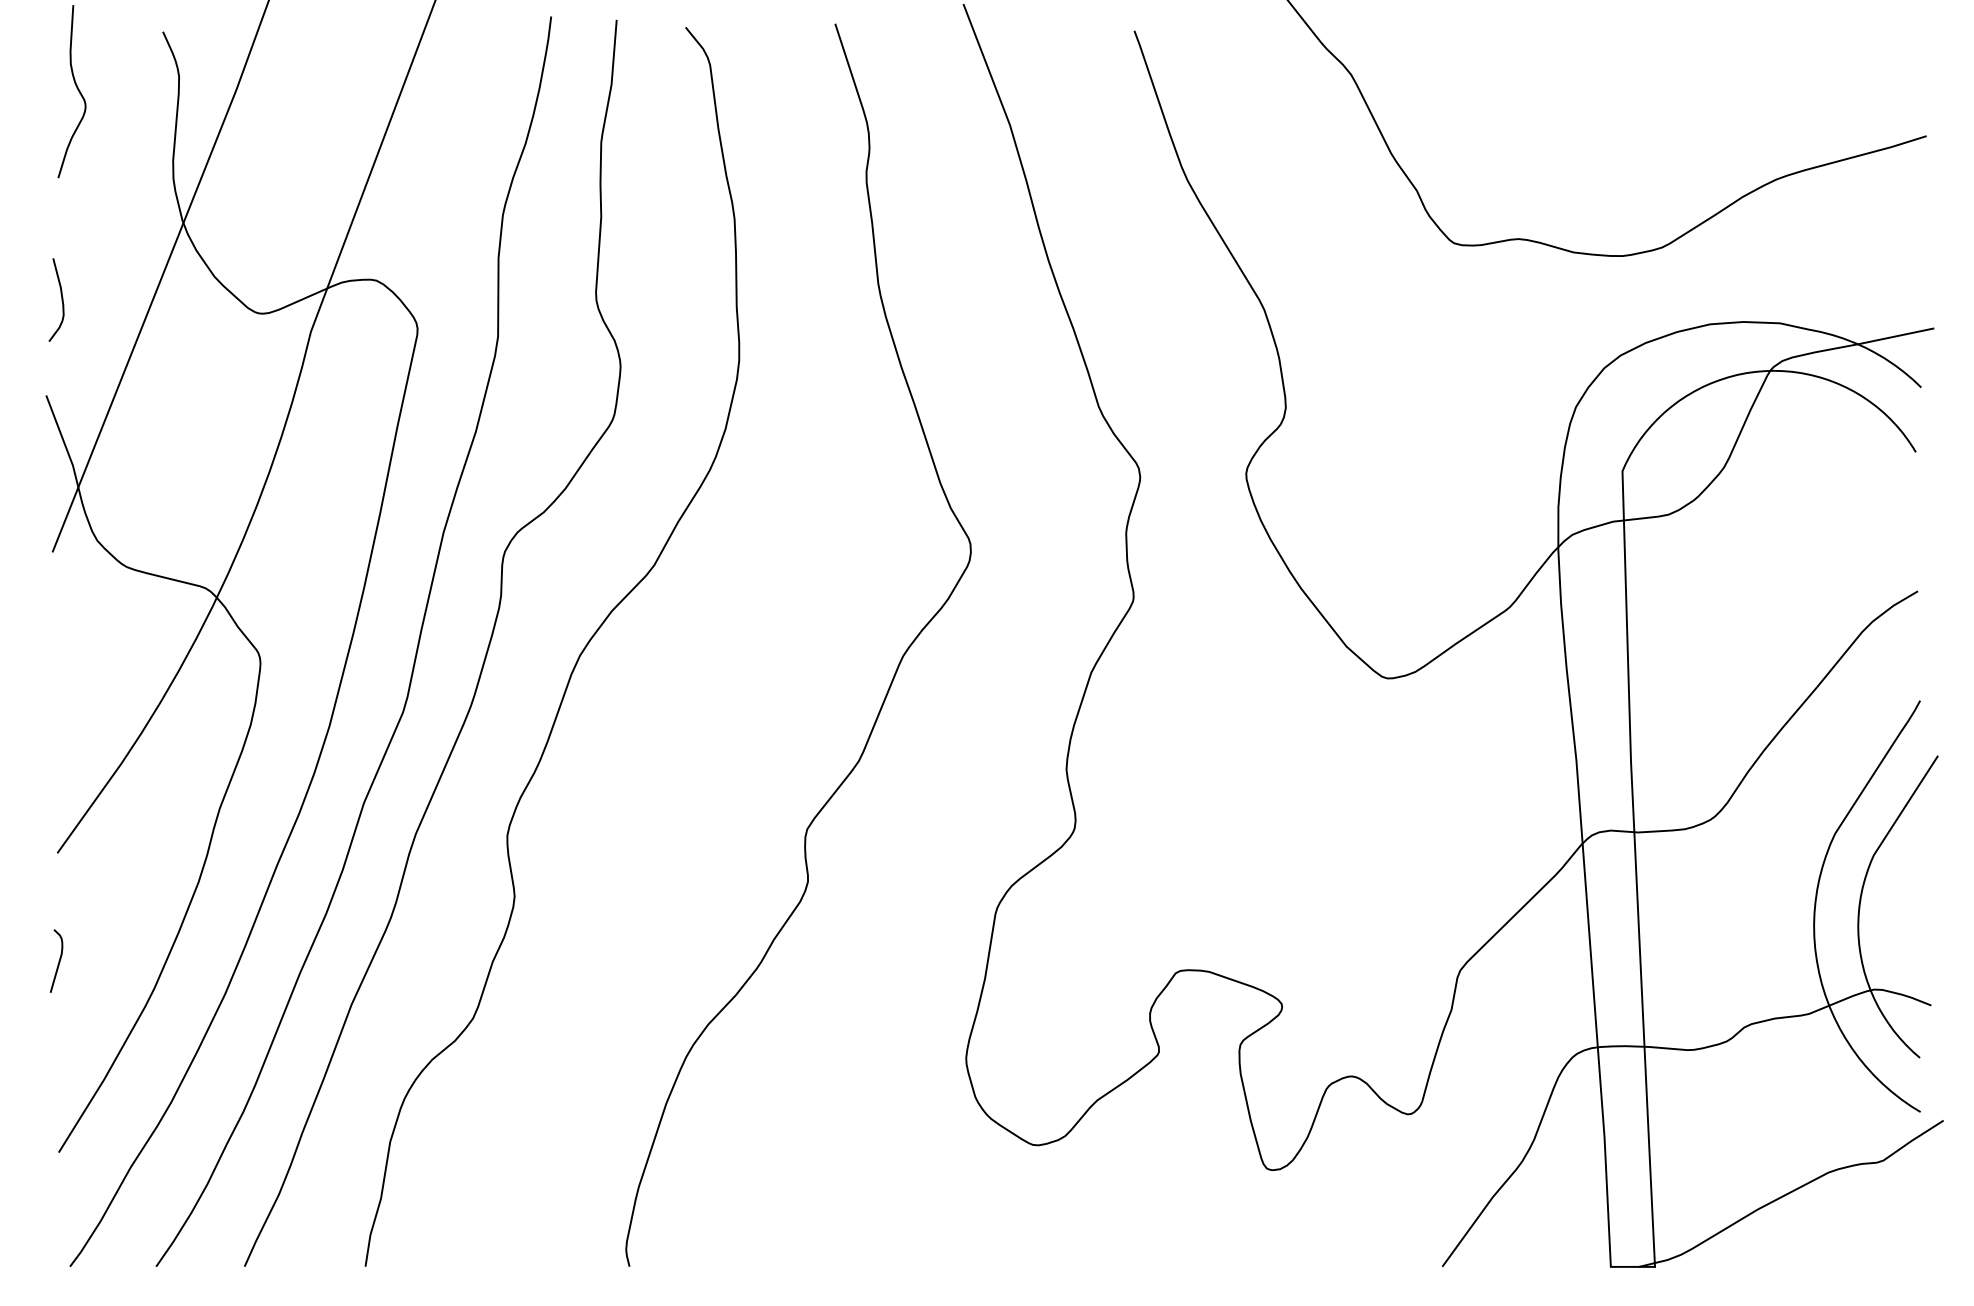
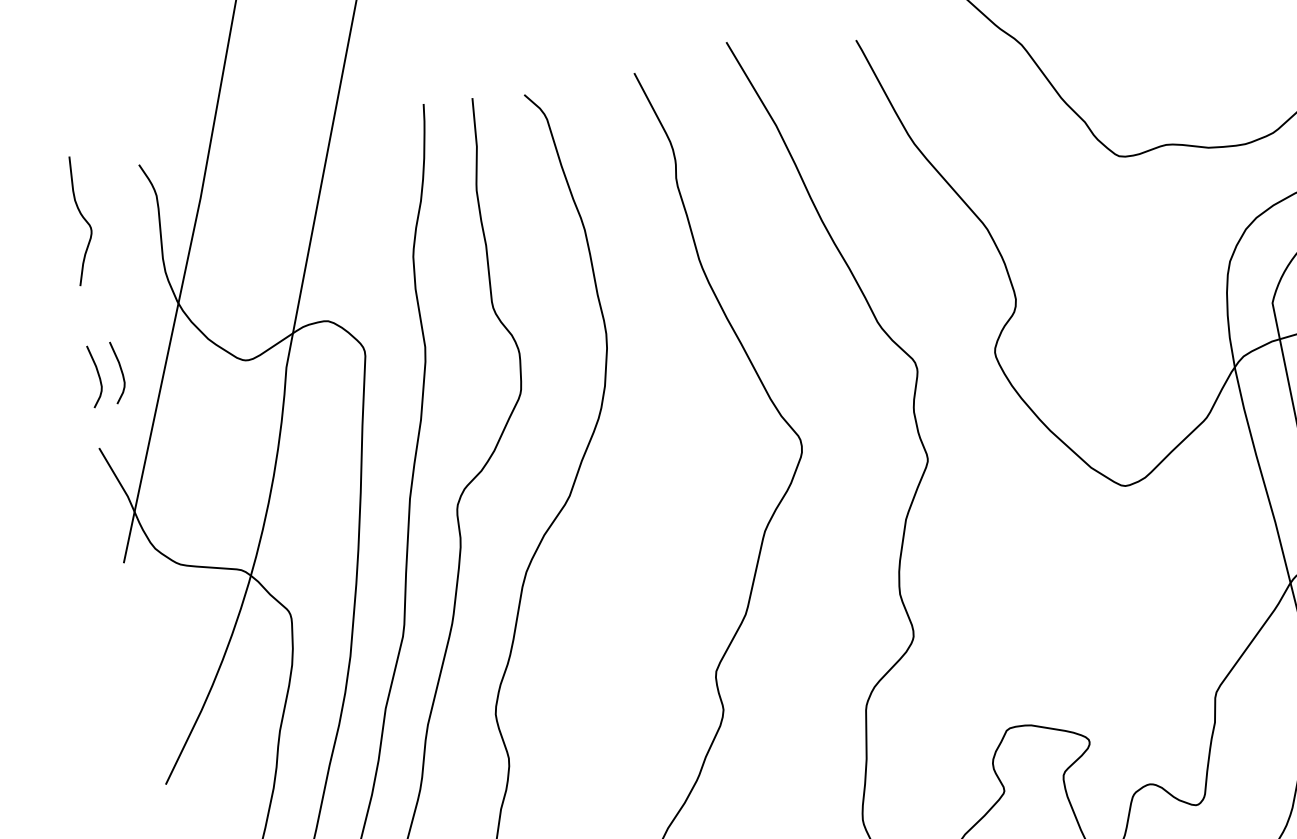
curve: (92, 299) -> (121, 371), added

